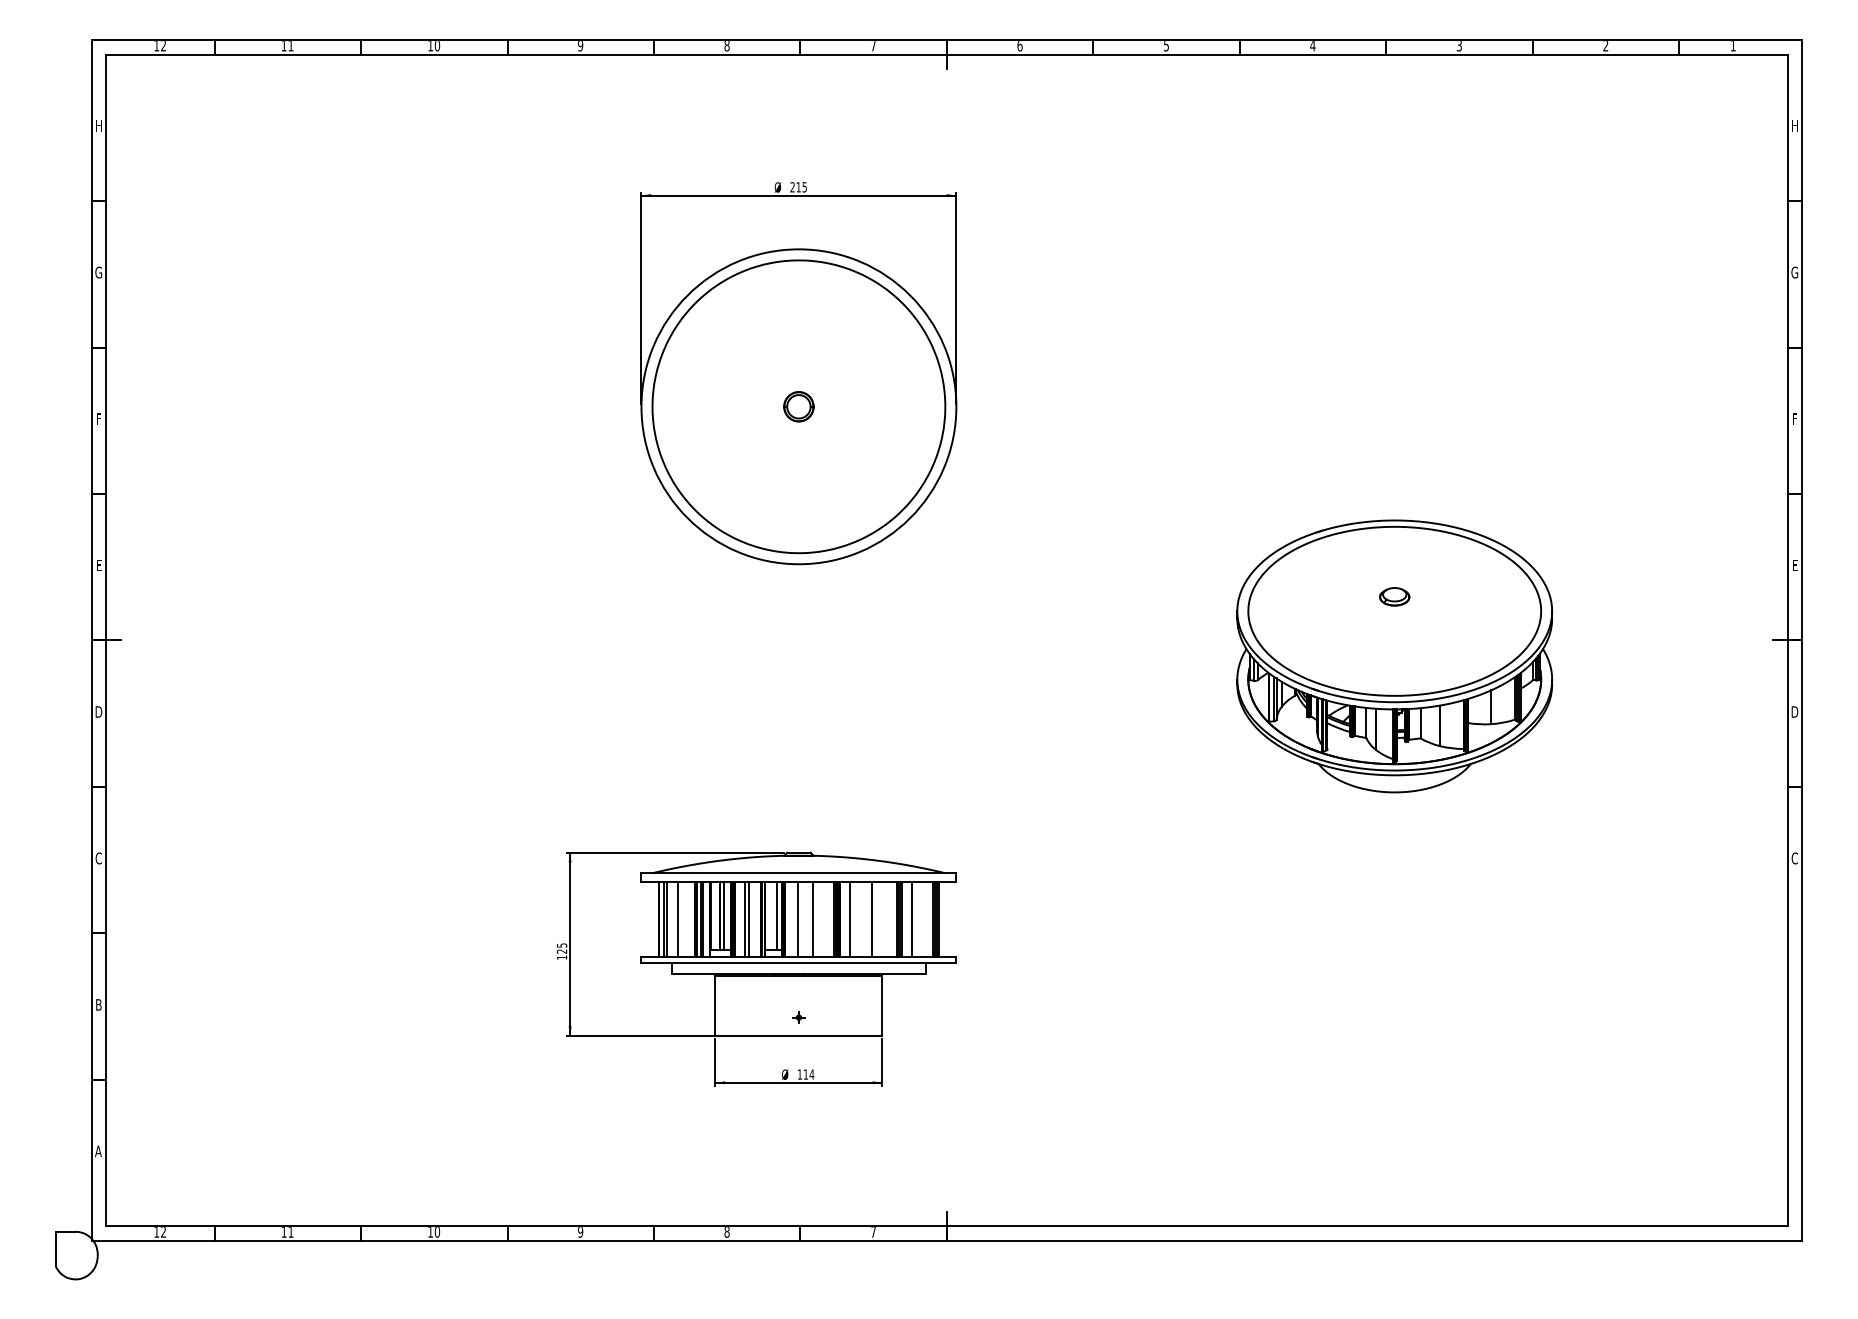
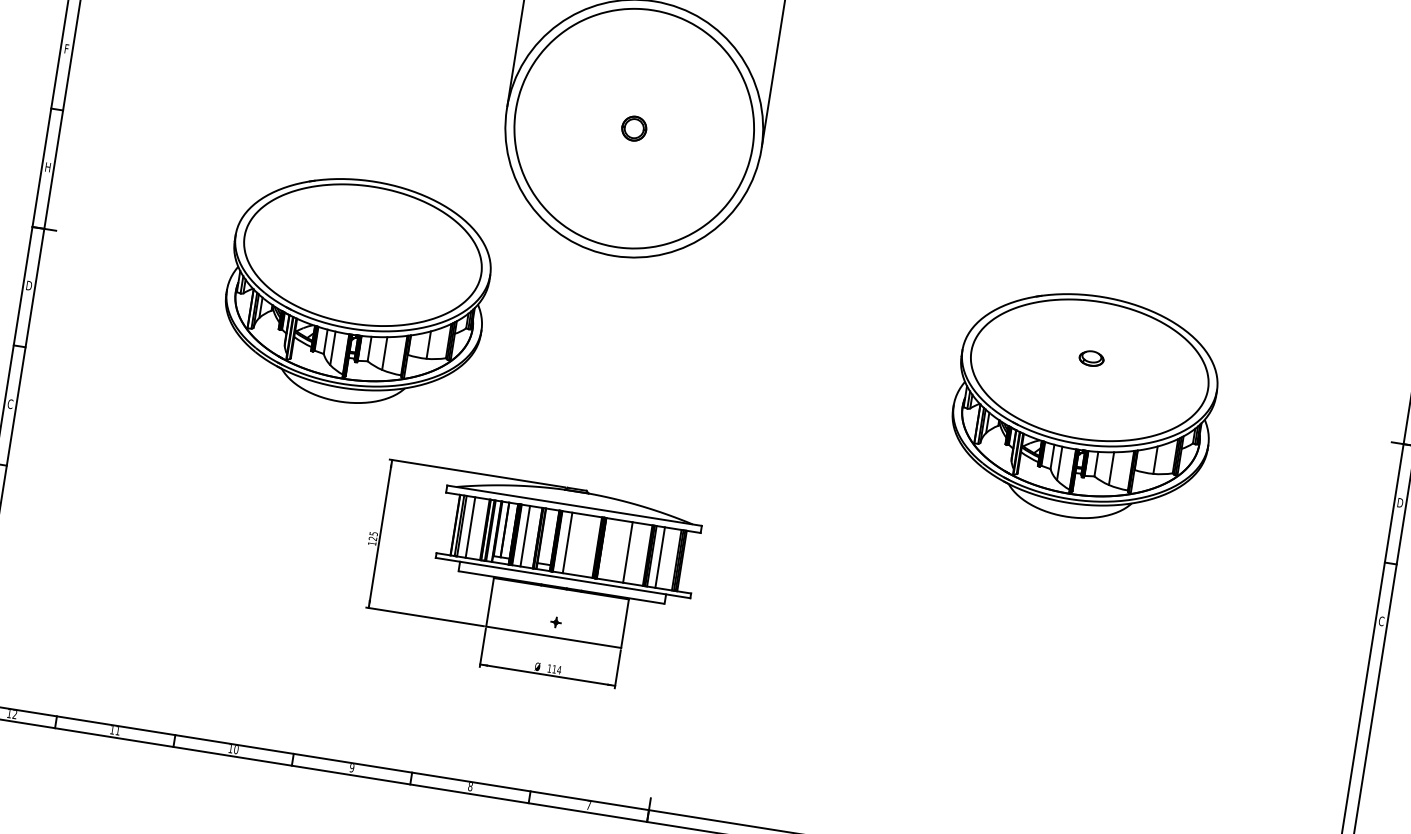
text: (98, 565) -> (47, 167), E -> H
part: (495, 656) -> (357, 291), added
line: (724, 915) -> (508, 530), removed
line: (776, 915) -> (551, 537), removed
line: (749, 919) -> (528, 536), removed
line: (812, 919) -> (579, 544), removed
line: (850, 919) -> (610, 549), removed

